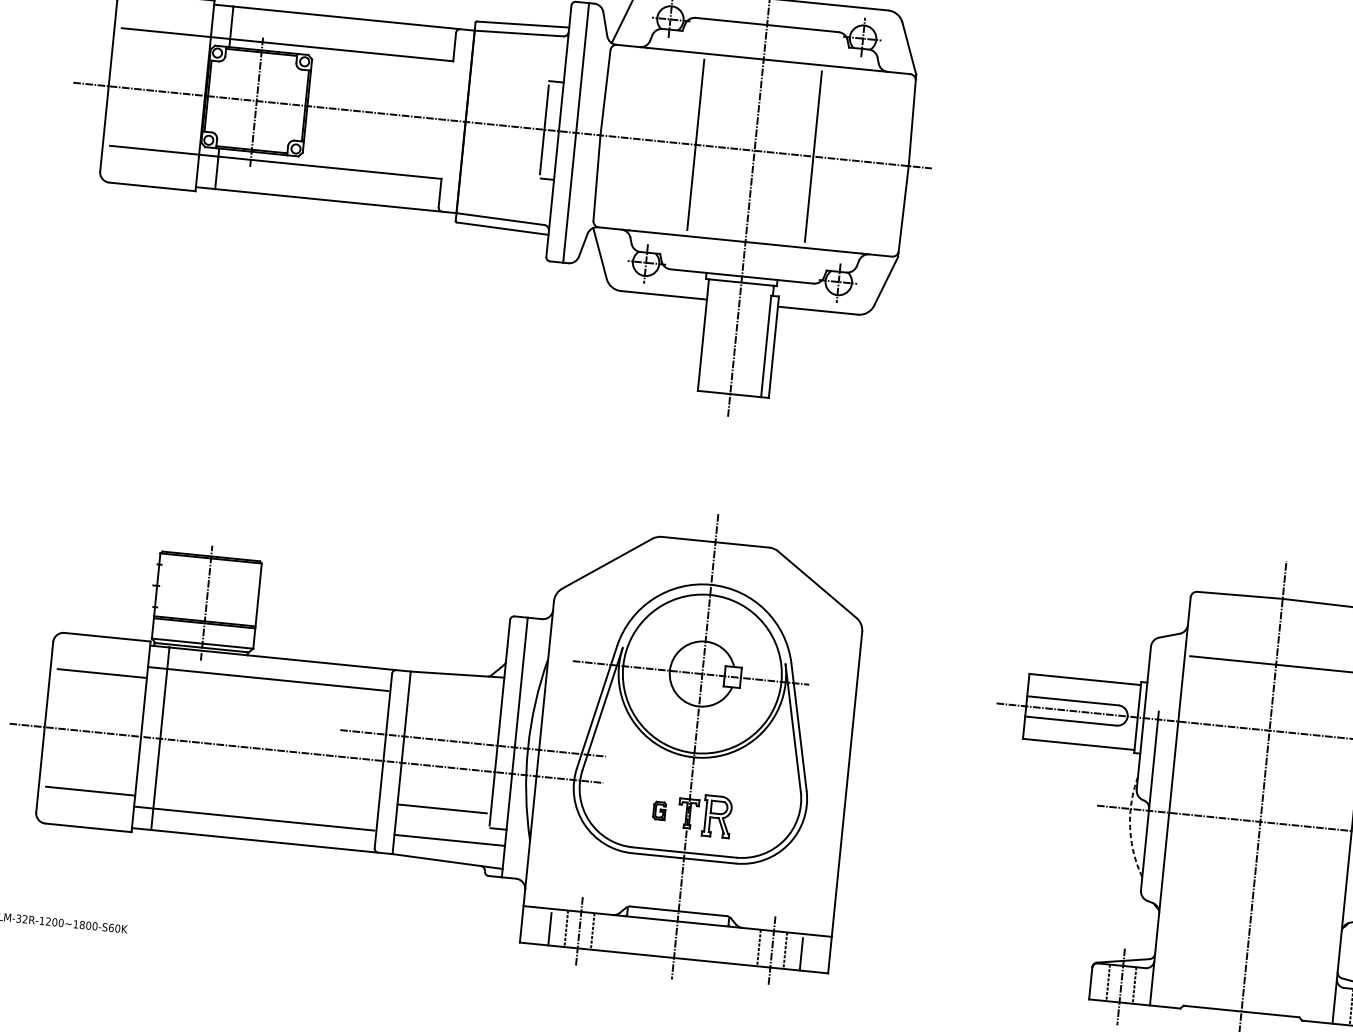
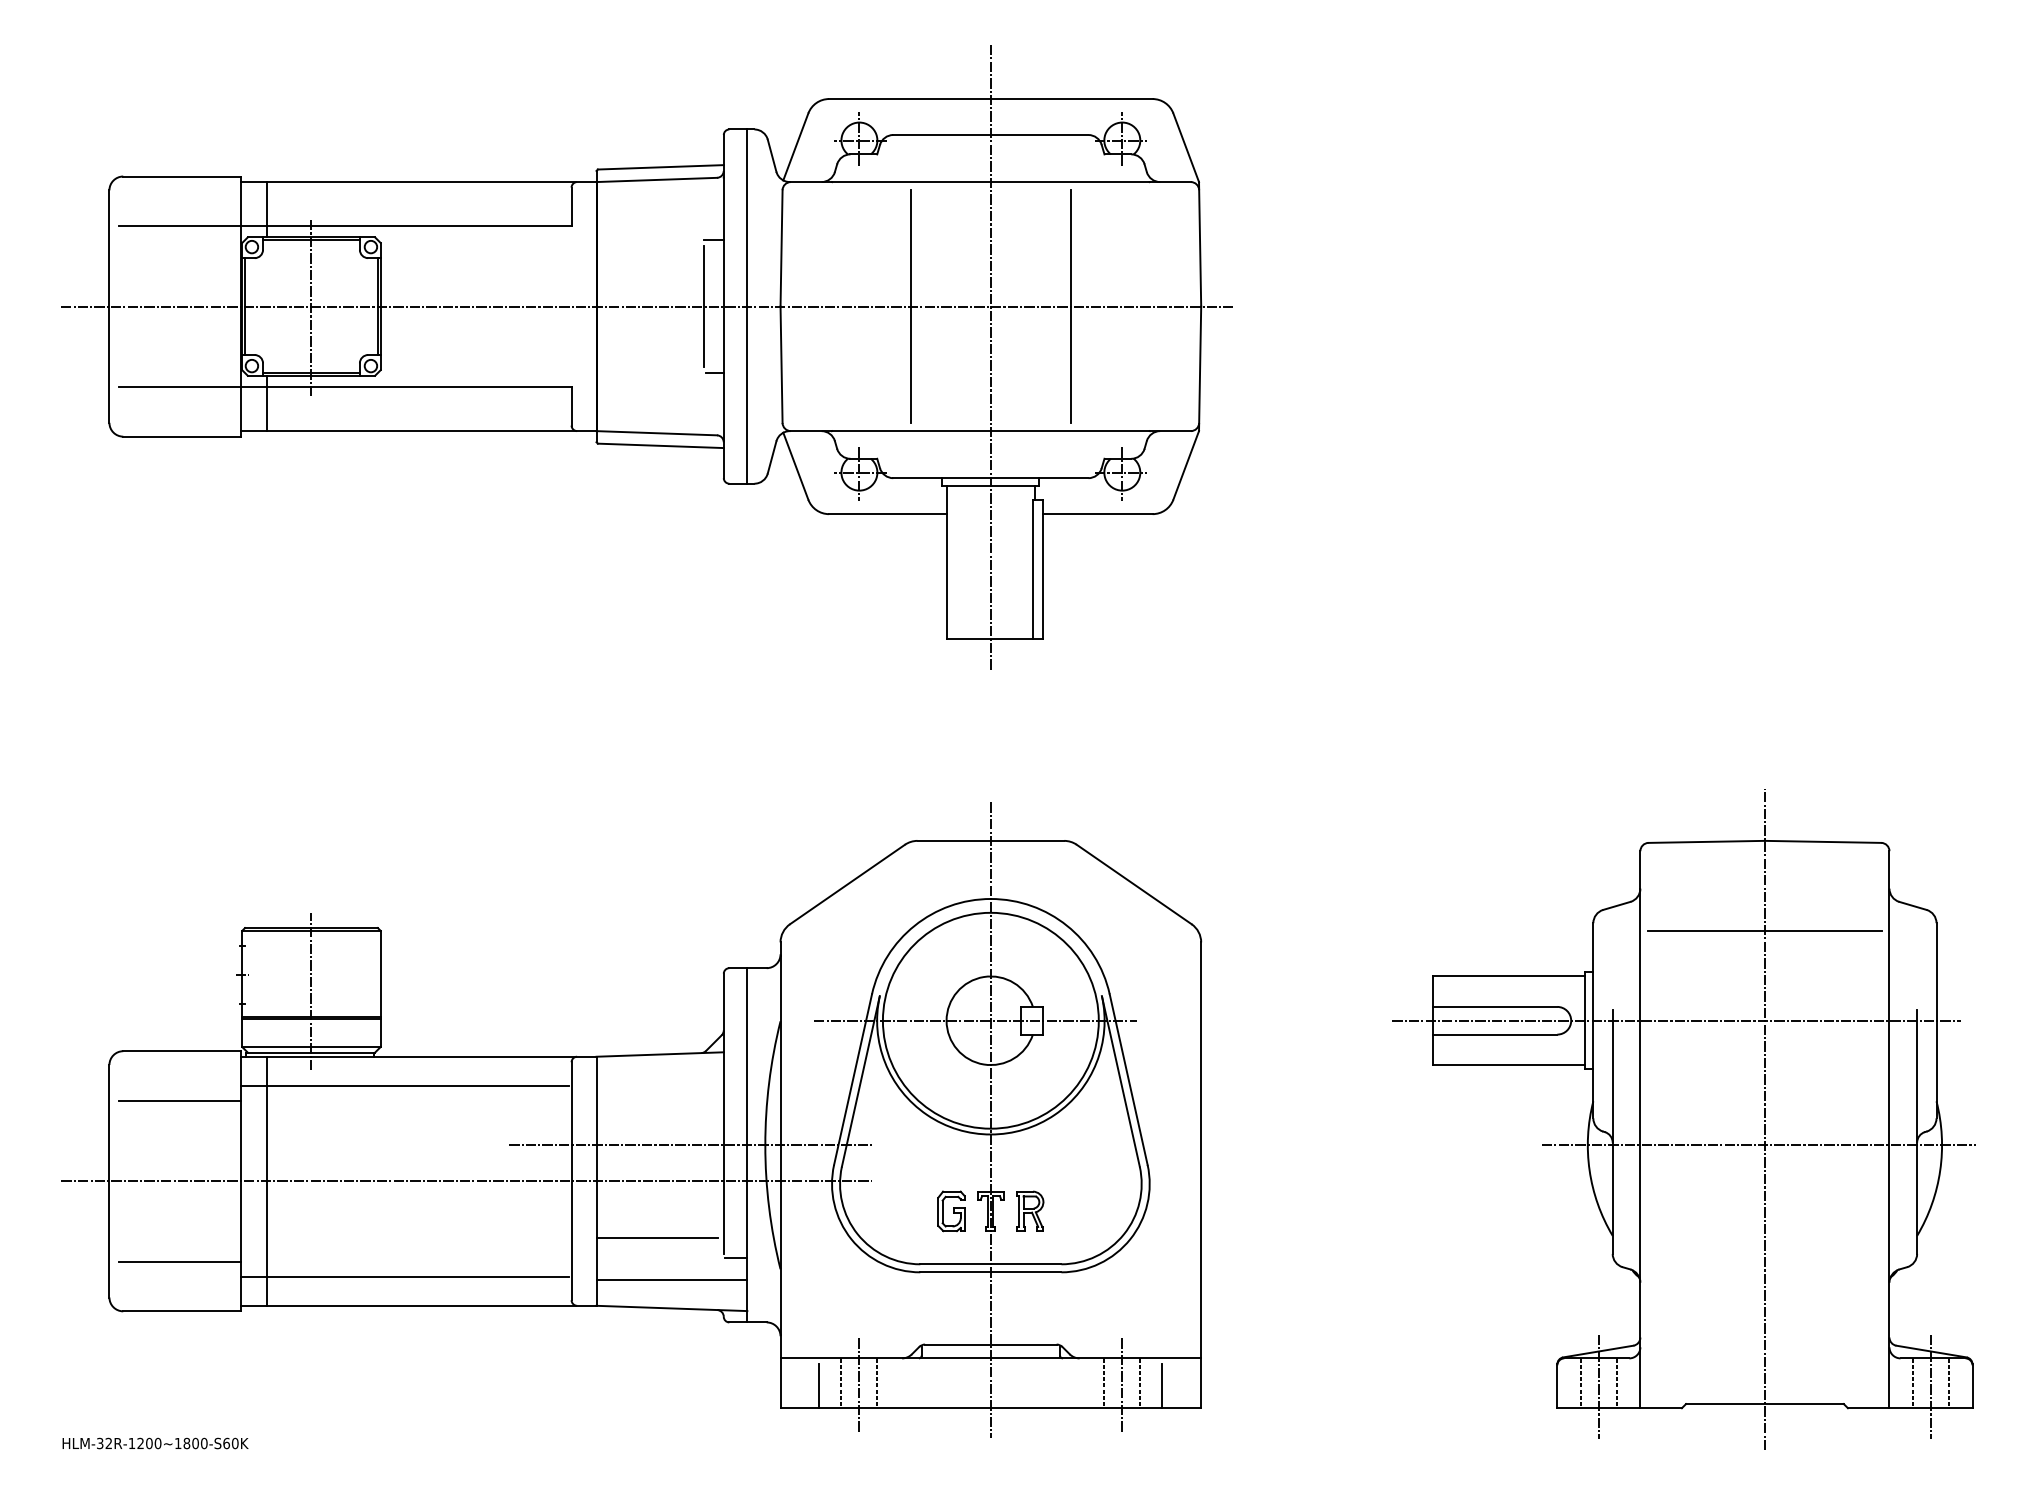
part: (659, 810) -> (951, 1211), size x1.67
part: (717, 816) -> (1030, 1210), size x0.71
arc: (1130, 827) -> (1589, 1170), dashed -> solid

